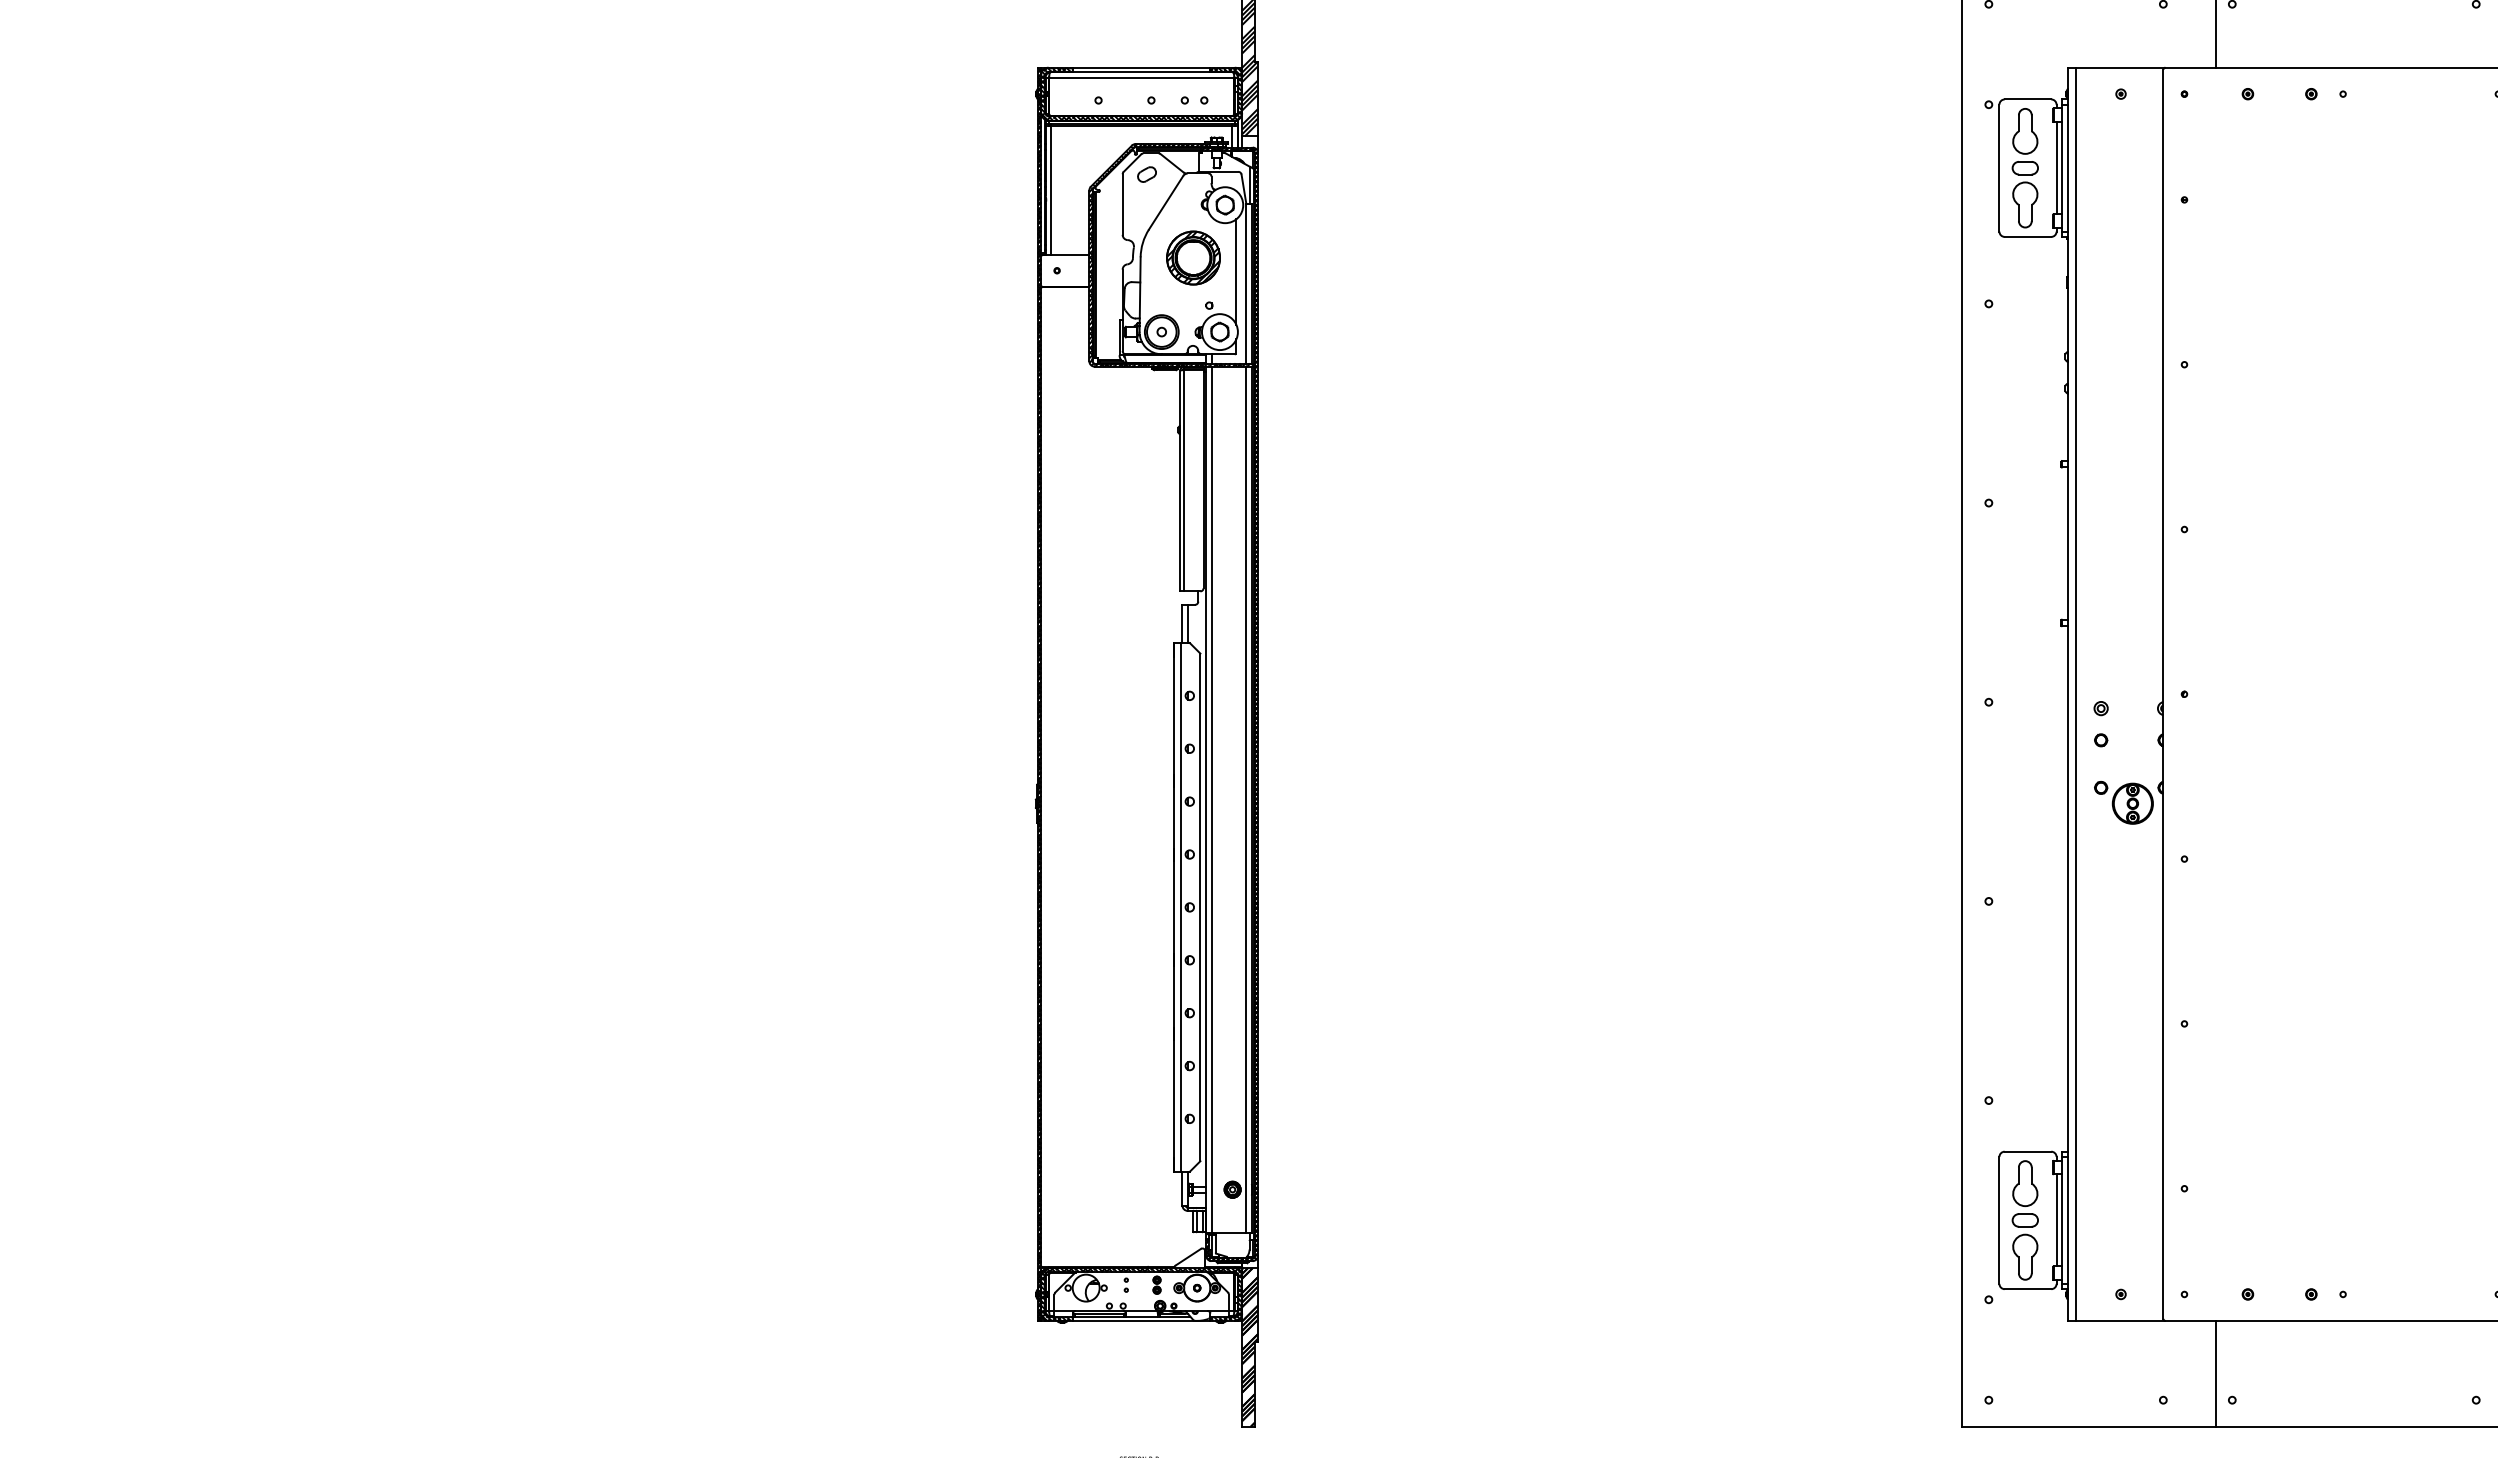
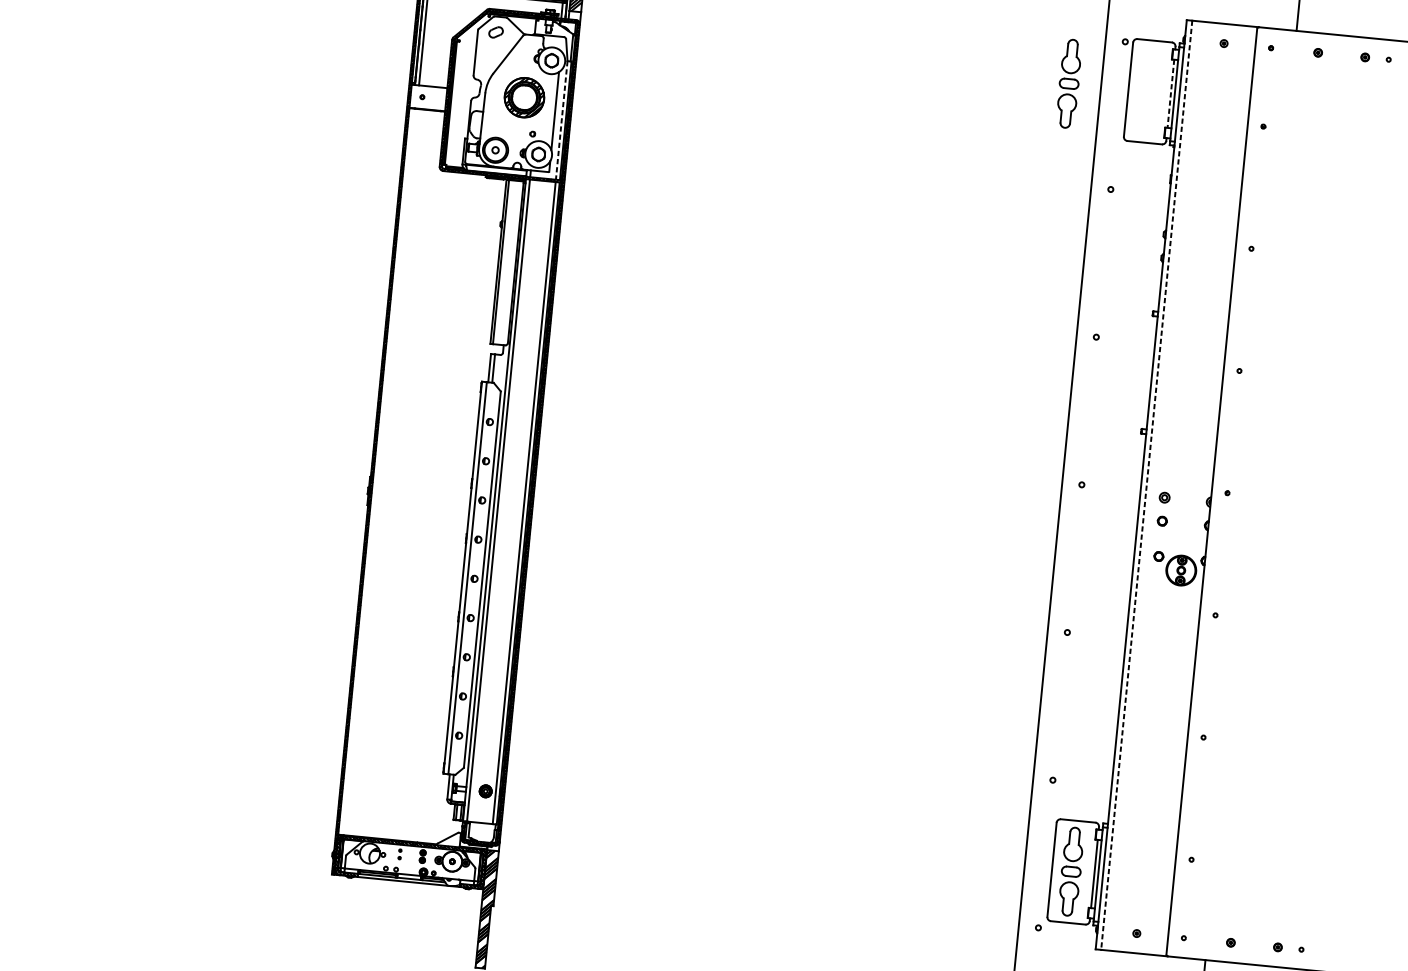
part: (2024, 168) -> (1068, 84), moved
line: (2056, 168) -> (1170, 94), solid -> dashed
line: (1246, 283) -> (561, 120), solid -> dashed
line: (2075, 694) -> (1146, 485), solid -> dashed

